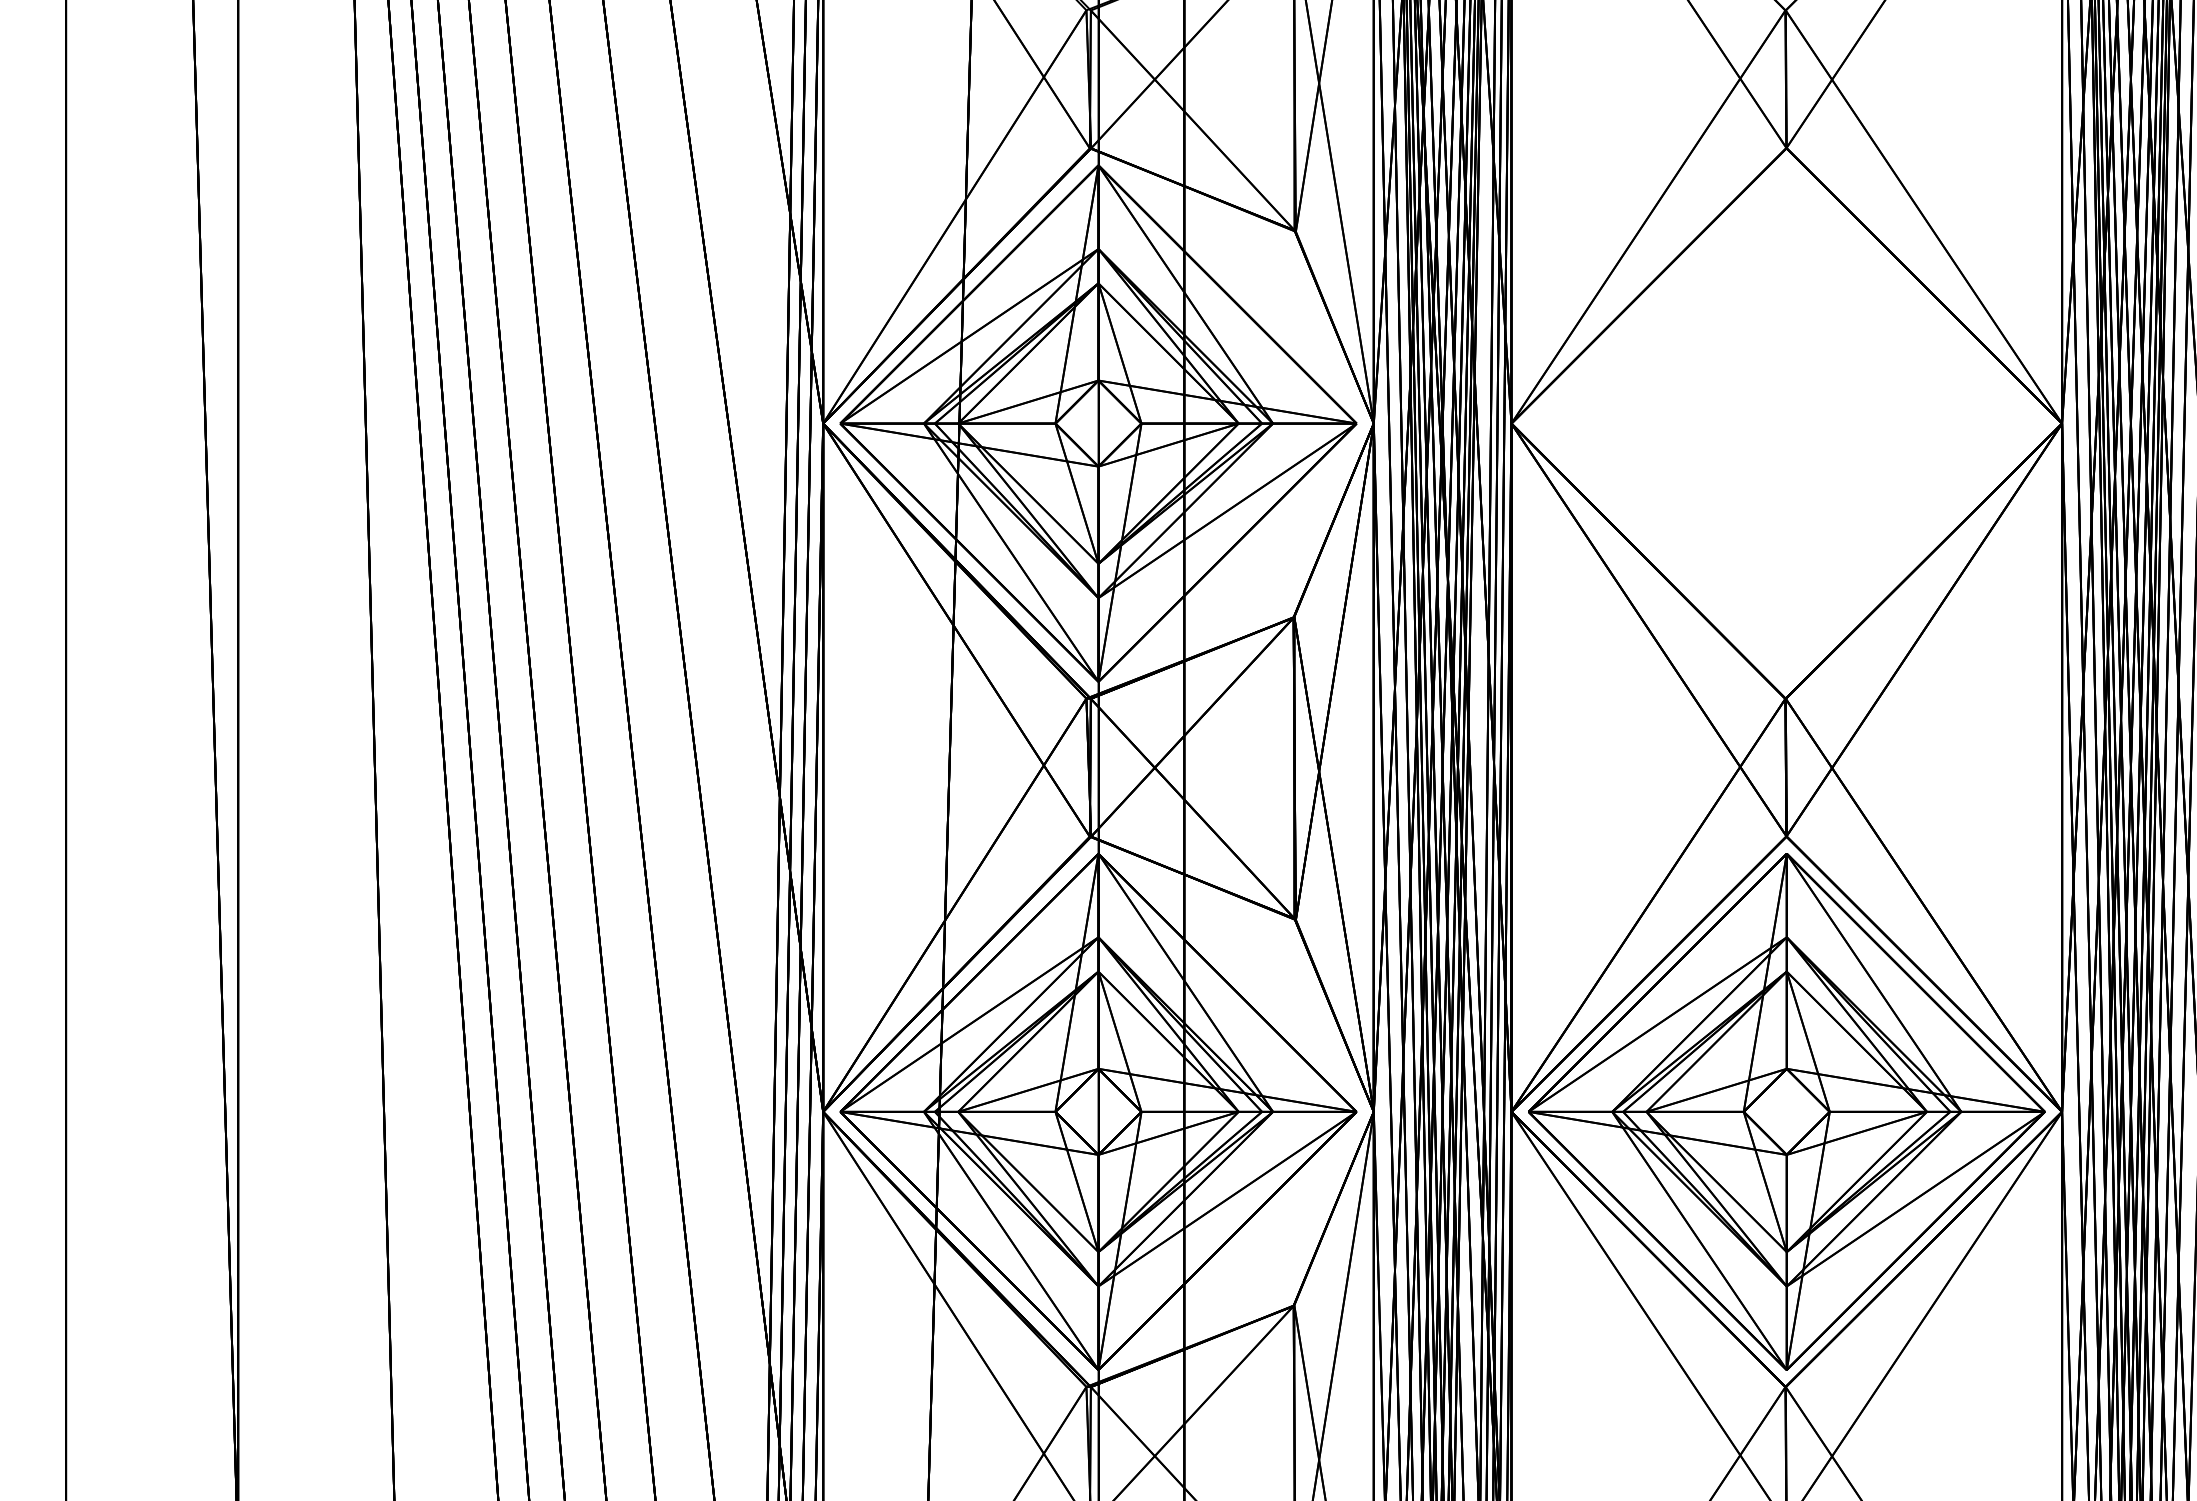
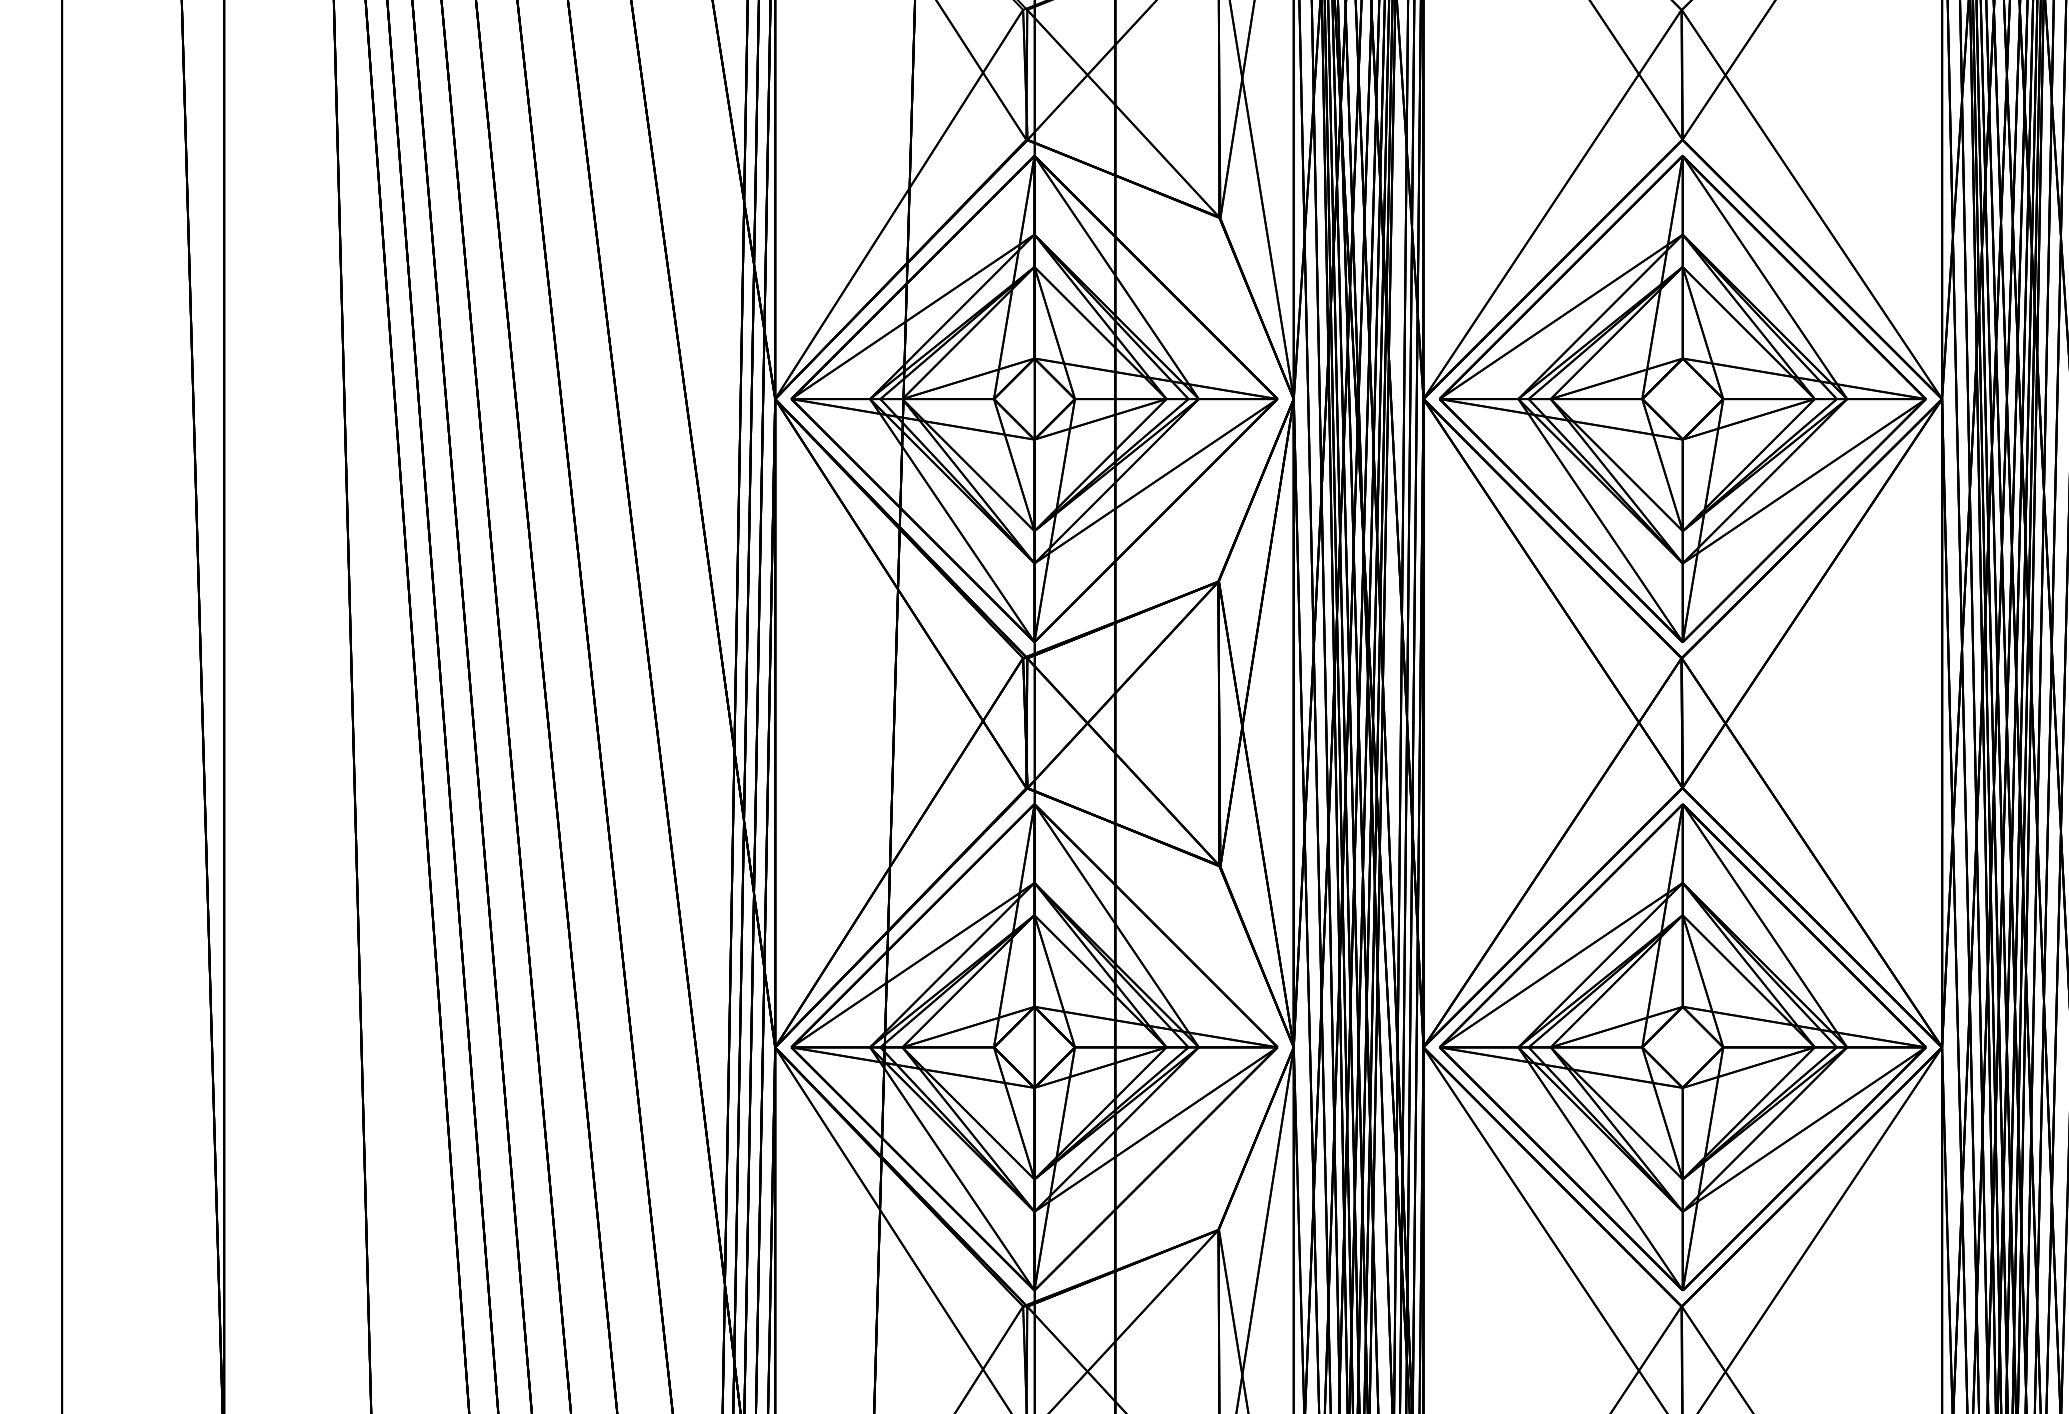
part: (1786, 422) -> (1682, 398), added

